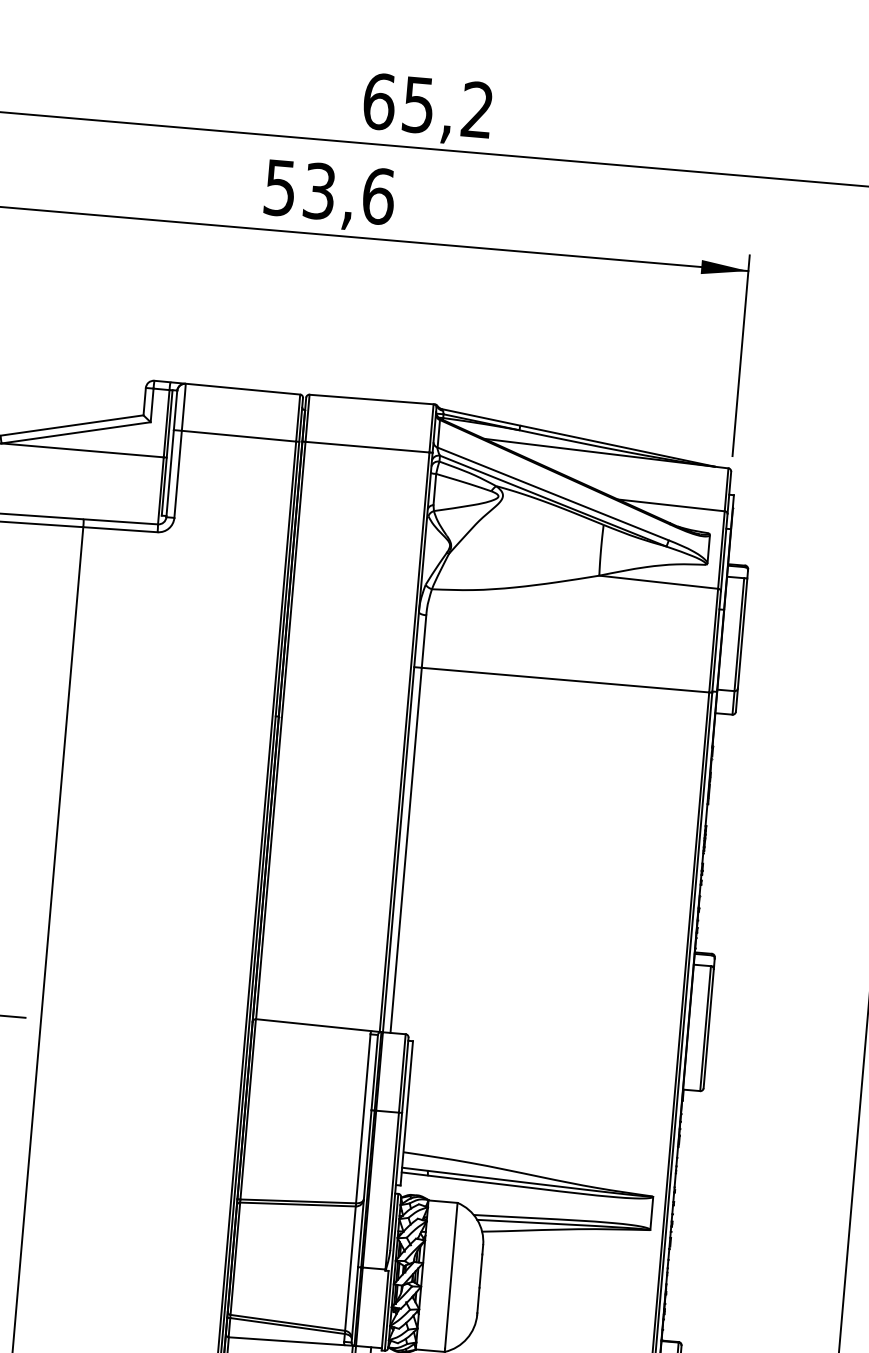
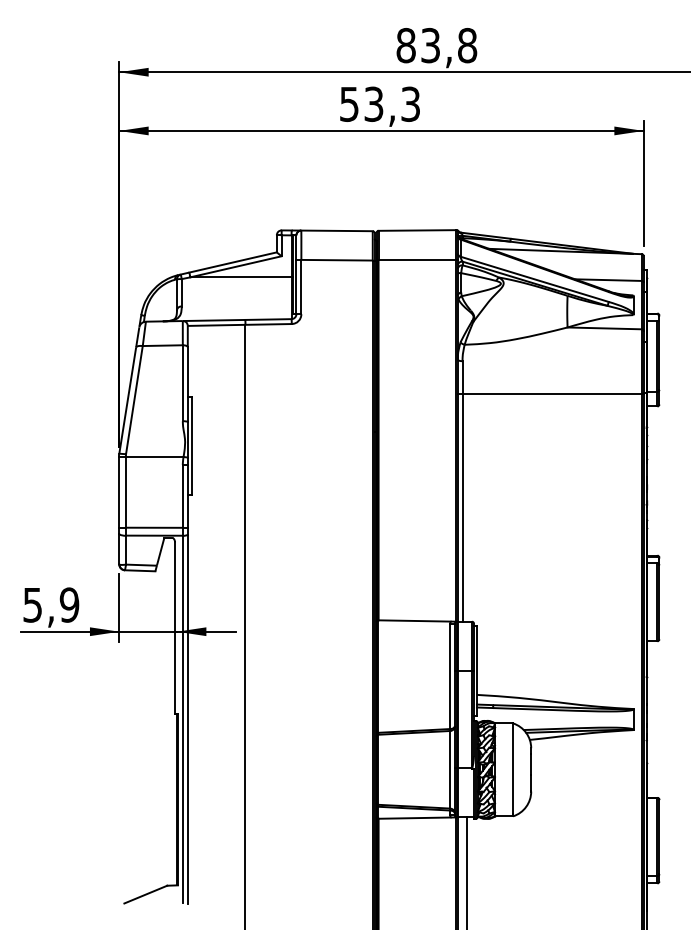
text: (427, 105) -> (436, 45), 65,2 -> 83,8
text: (378, 195) -> (410, 103), 53,6 -> 53,3

